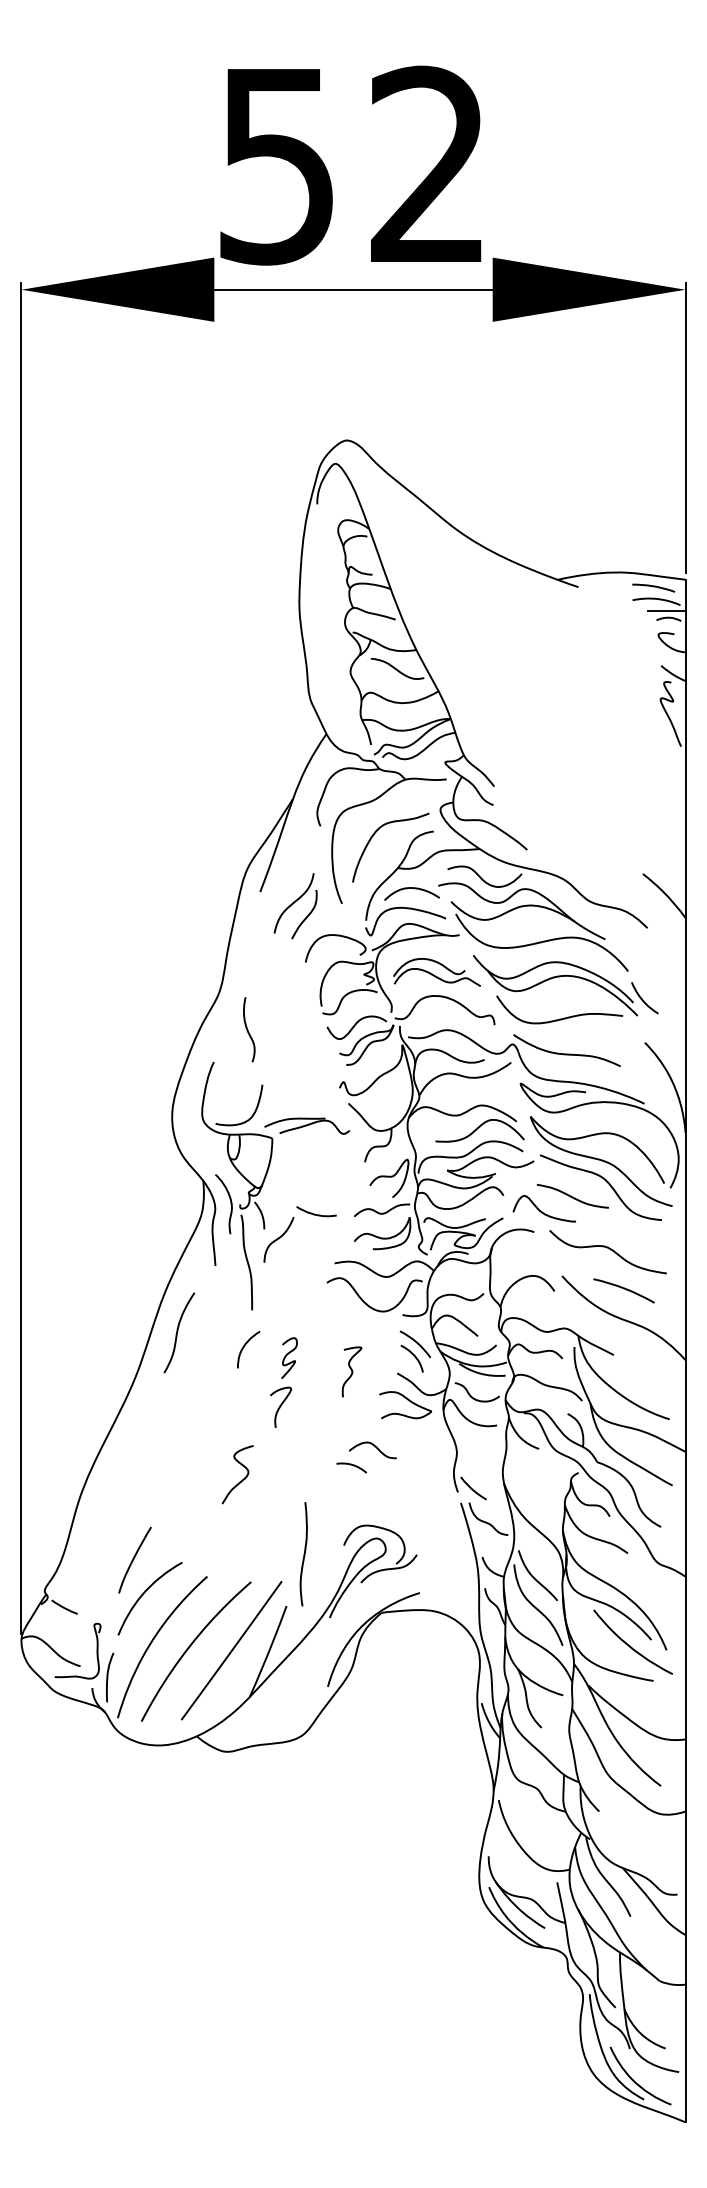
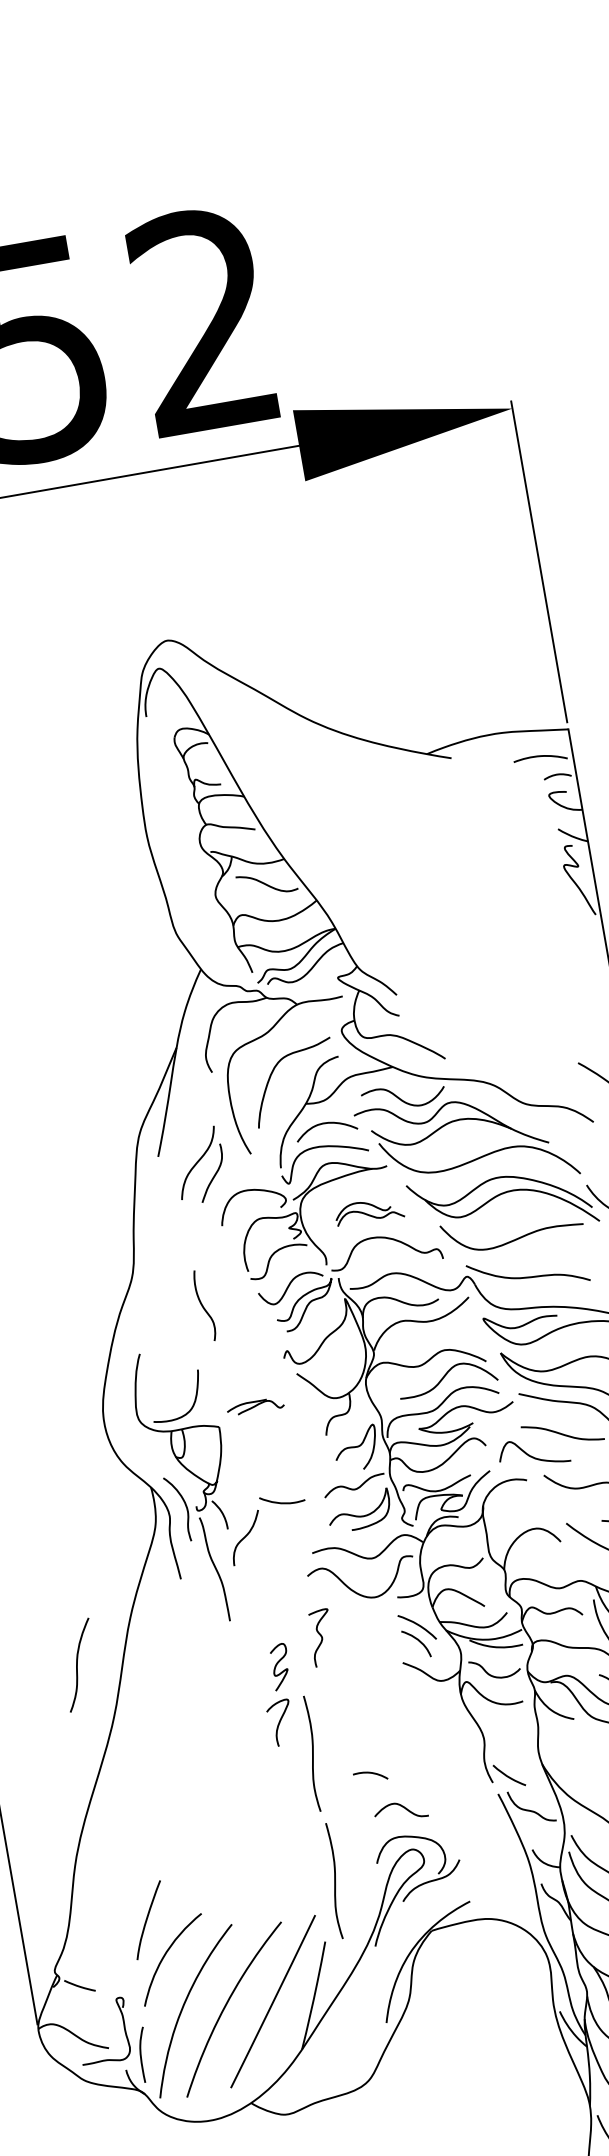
curve: (653, 587) -> (534, 744), removed
line: (666, 611) -> (553, 768), removed
part: (436, 972) -> (368, 1211), size x0.7
curve: (248, 1029) -> (203, 1305), moved
part: (307, 1125) -> (255, 1406), size x0.6
curve: (178, 1331) -> (78, 1663), moved
curve: (245, 1346) -> (229, 1662), removed
curve: (351, 1371) -> (321, 1637), moved
part: (405, 1405) -> (418, 1696), removed
curve: (303, 1439) -> (311, 1754), added
curve: (373, 1446) -> (400, 1807), moved
curve: (242, 1479) -> (252, 1810), removed

